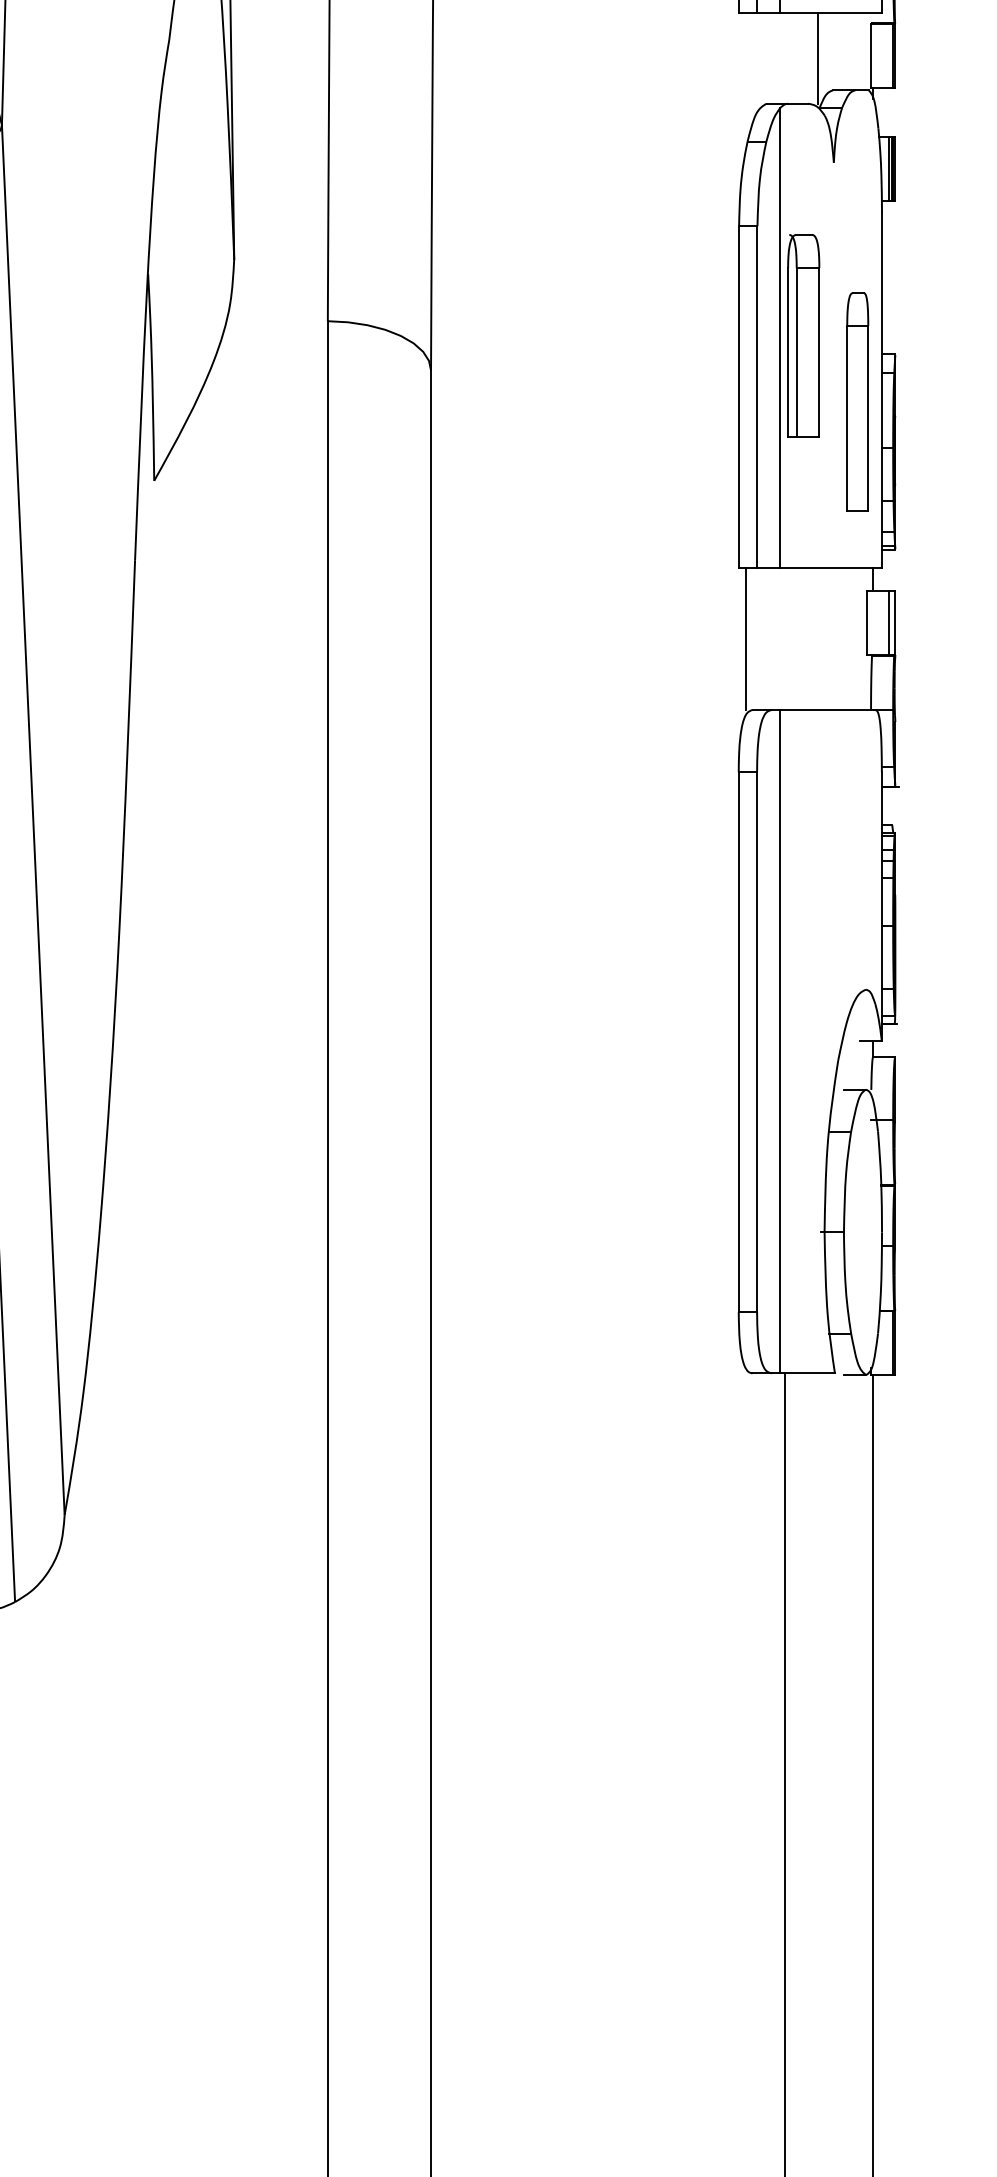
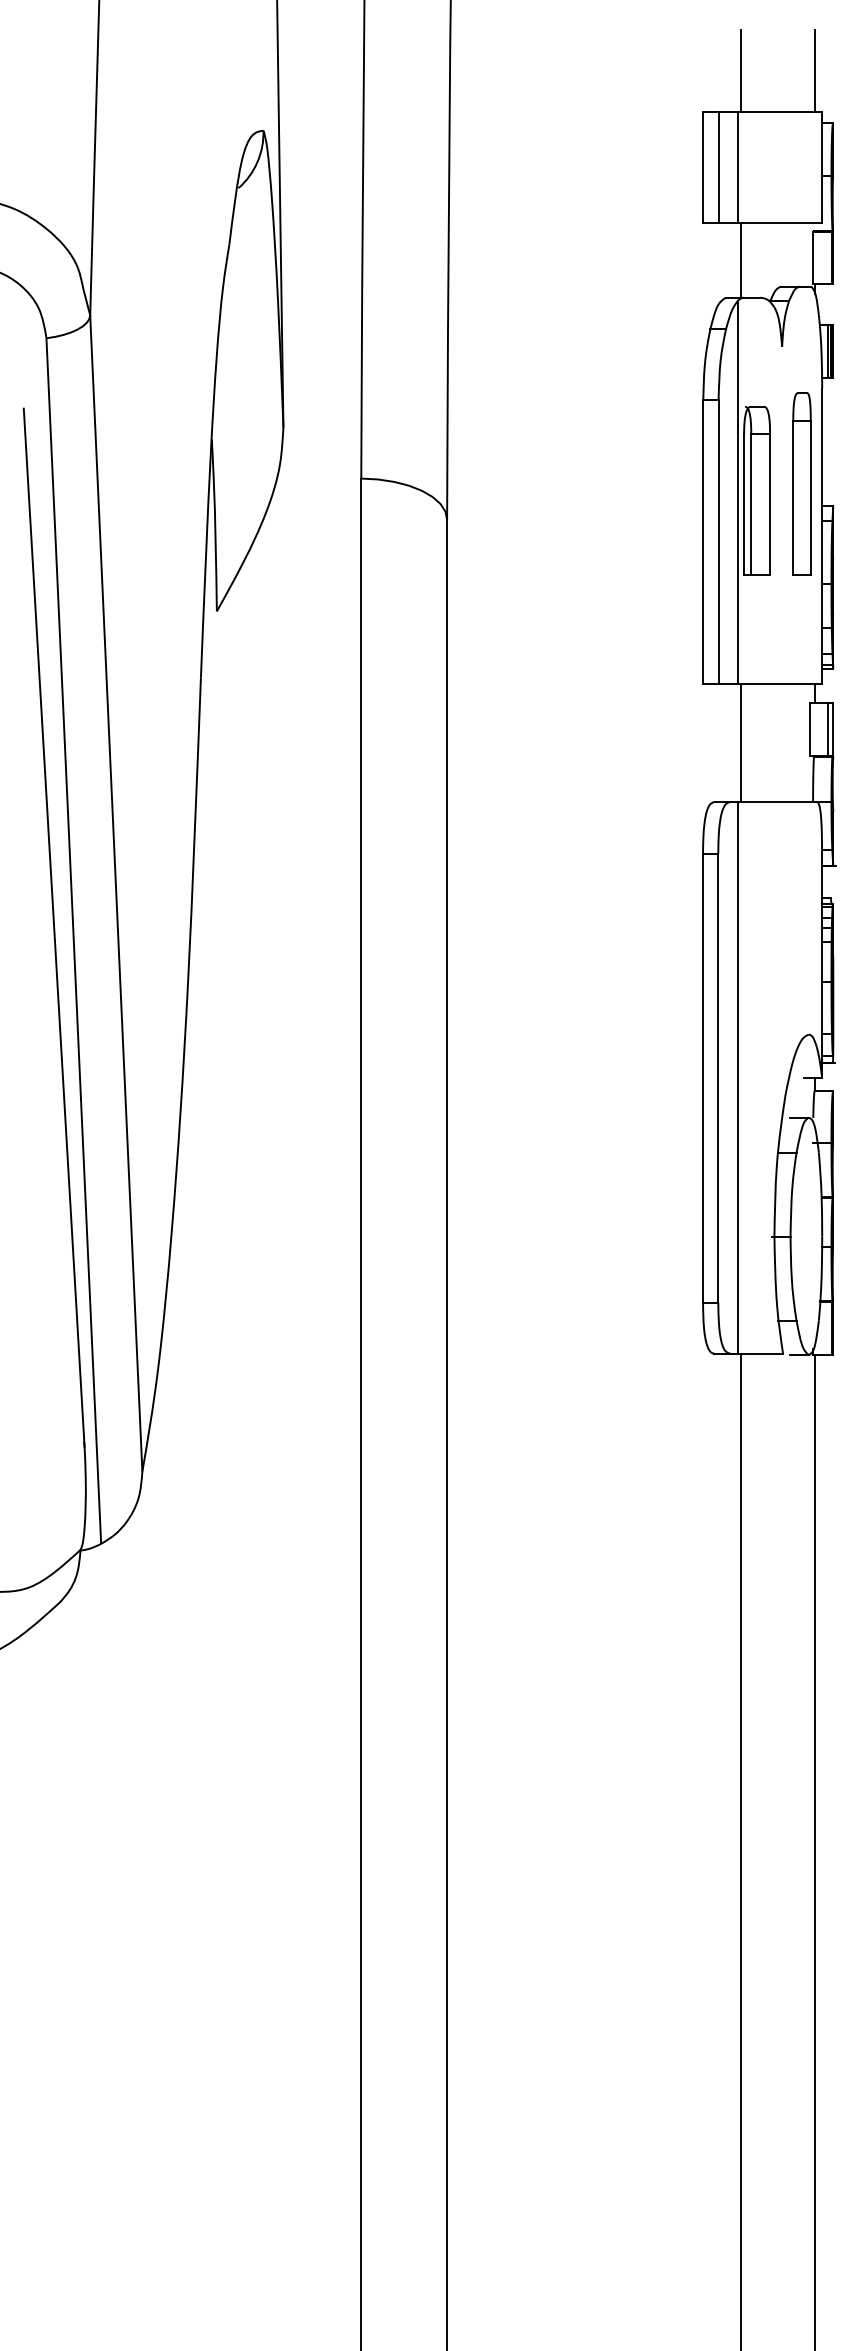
line: (818, 57) -> (741, 259), moved
part: (857, 401) -> (801, 483), moved
line: (746, 638) -> (741, 742), moved

